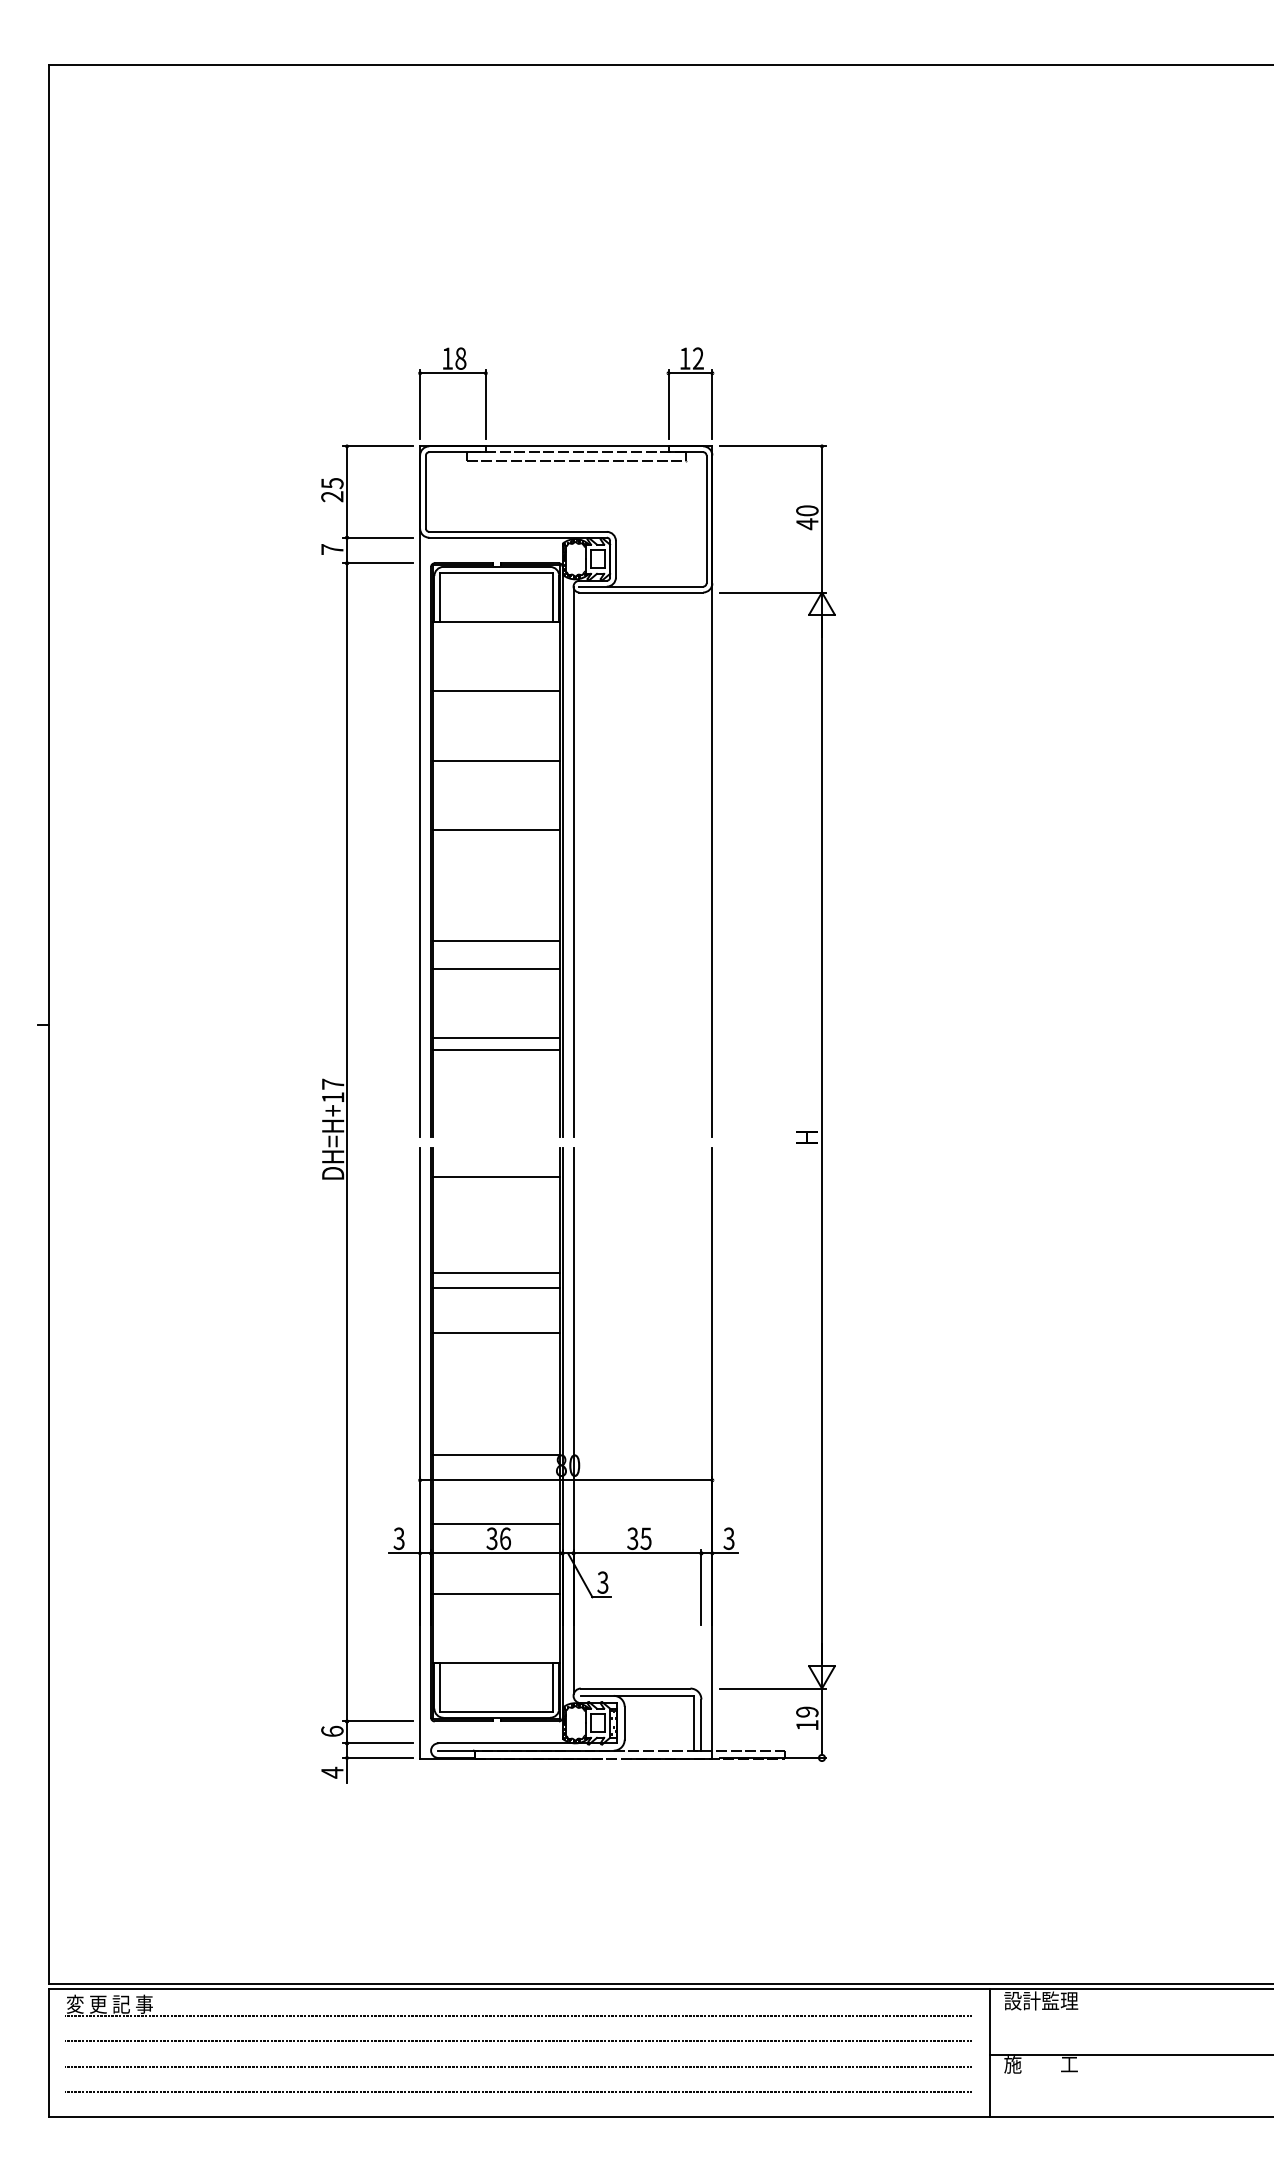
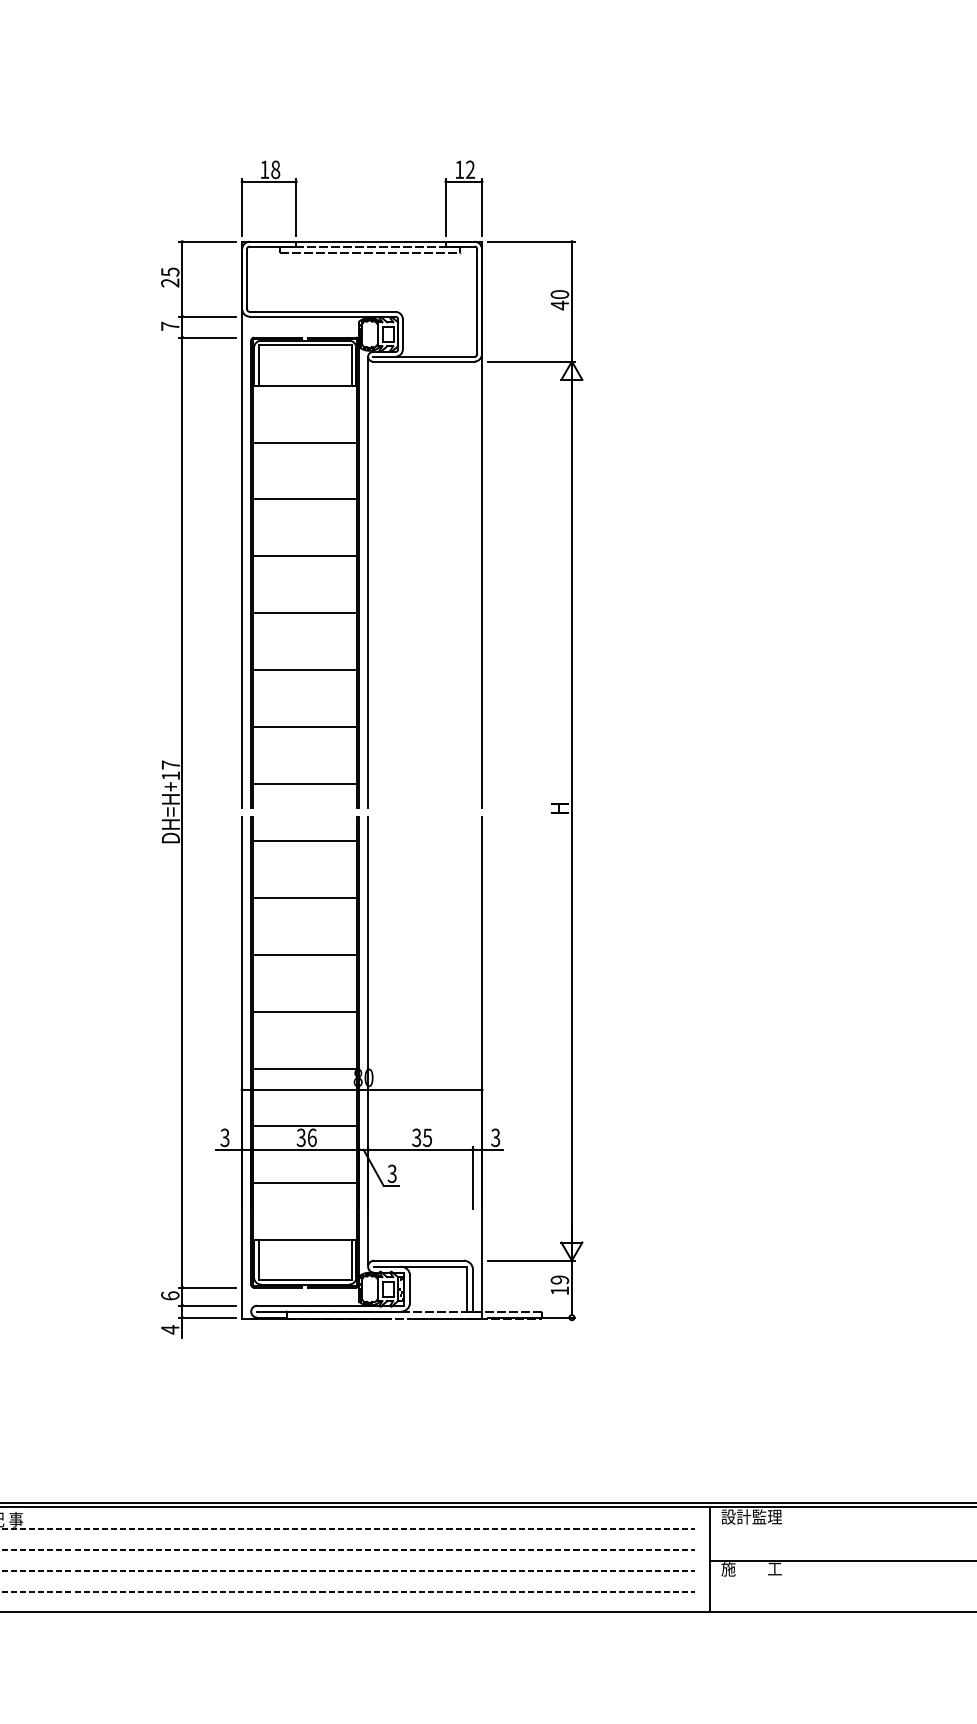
line: (496, 941) -> (304, 613), moved
line: (496, 1049) -> (304, 784), moved
line: (496, 1272) -> (304, 954), moved
line: (496, 1288) -> (304, 898), moved
line: (496, 1333) -> (304, 1012), moved

